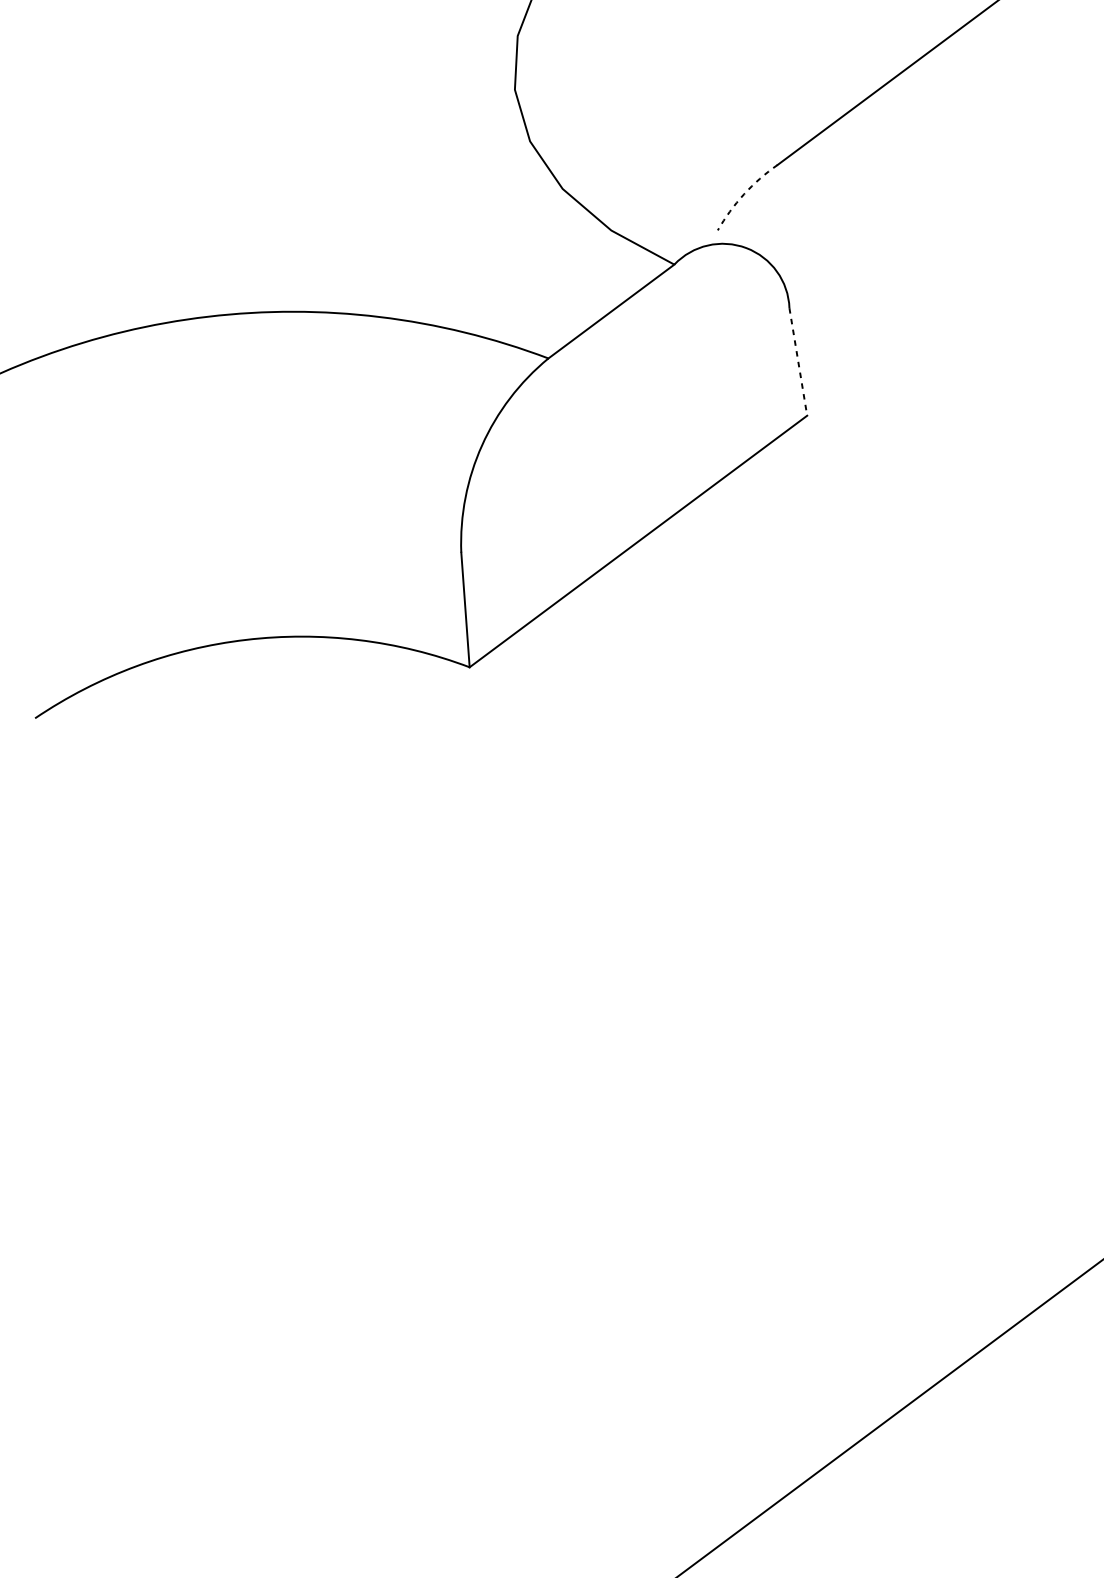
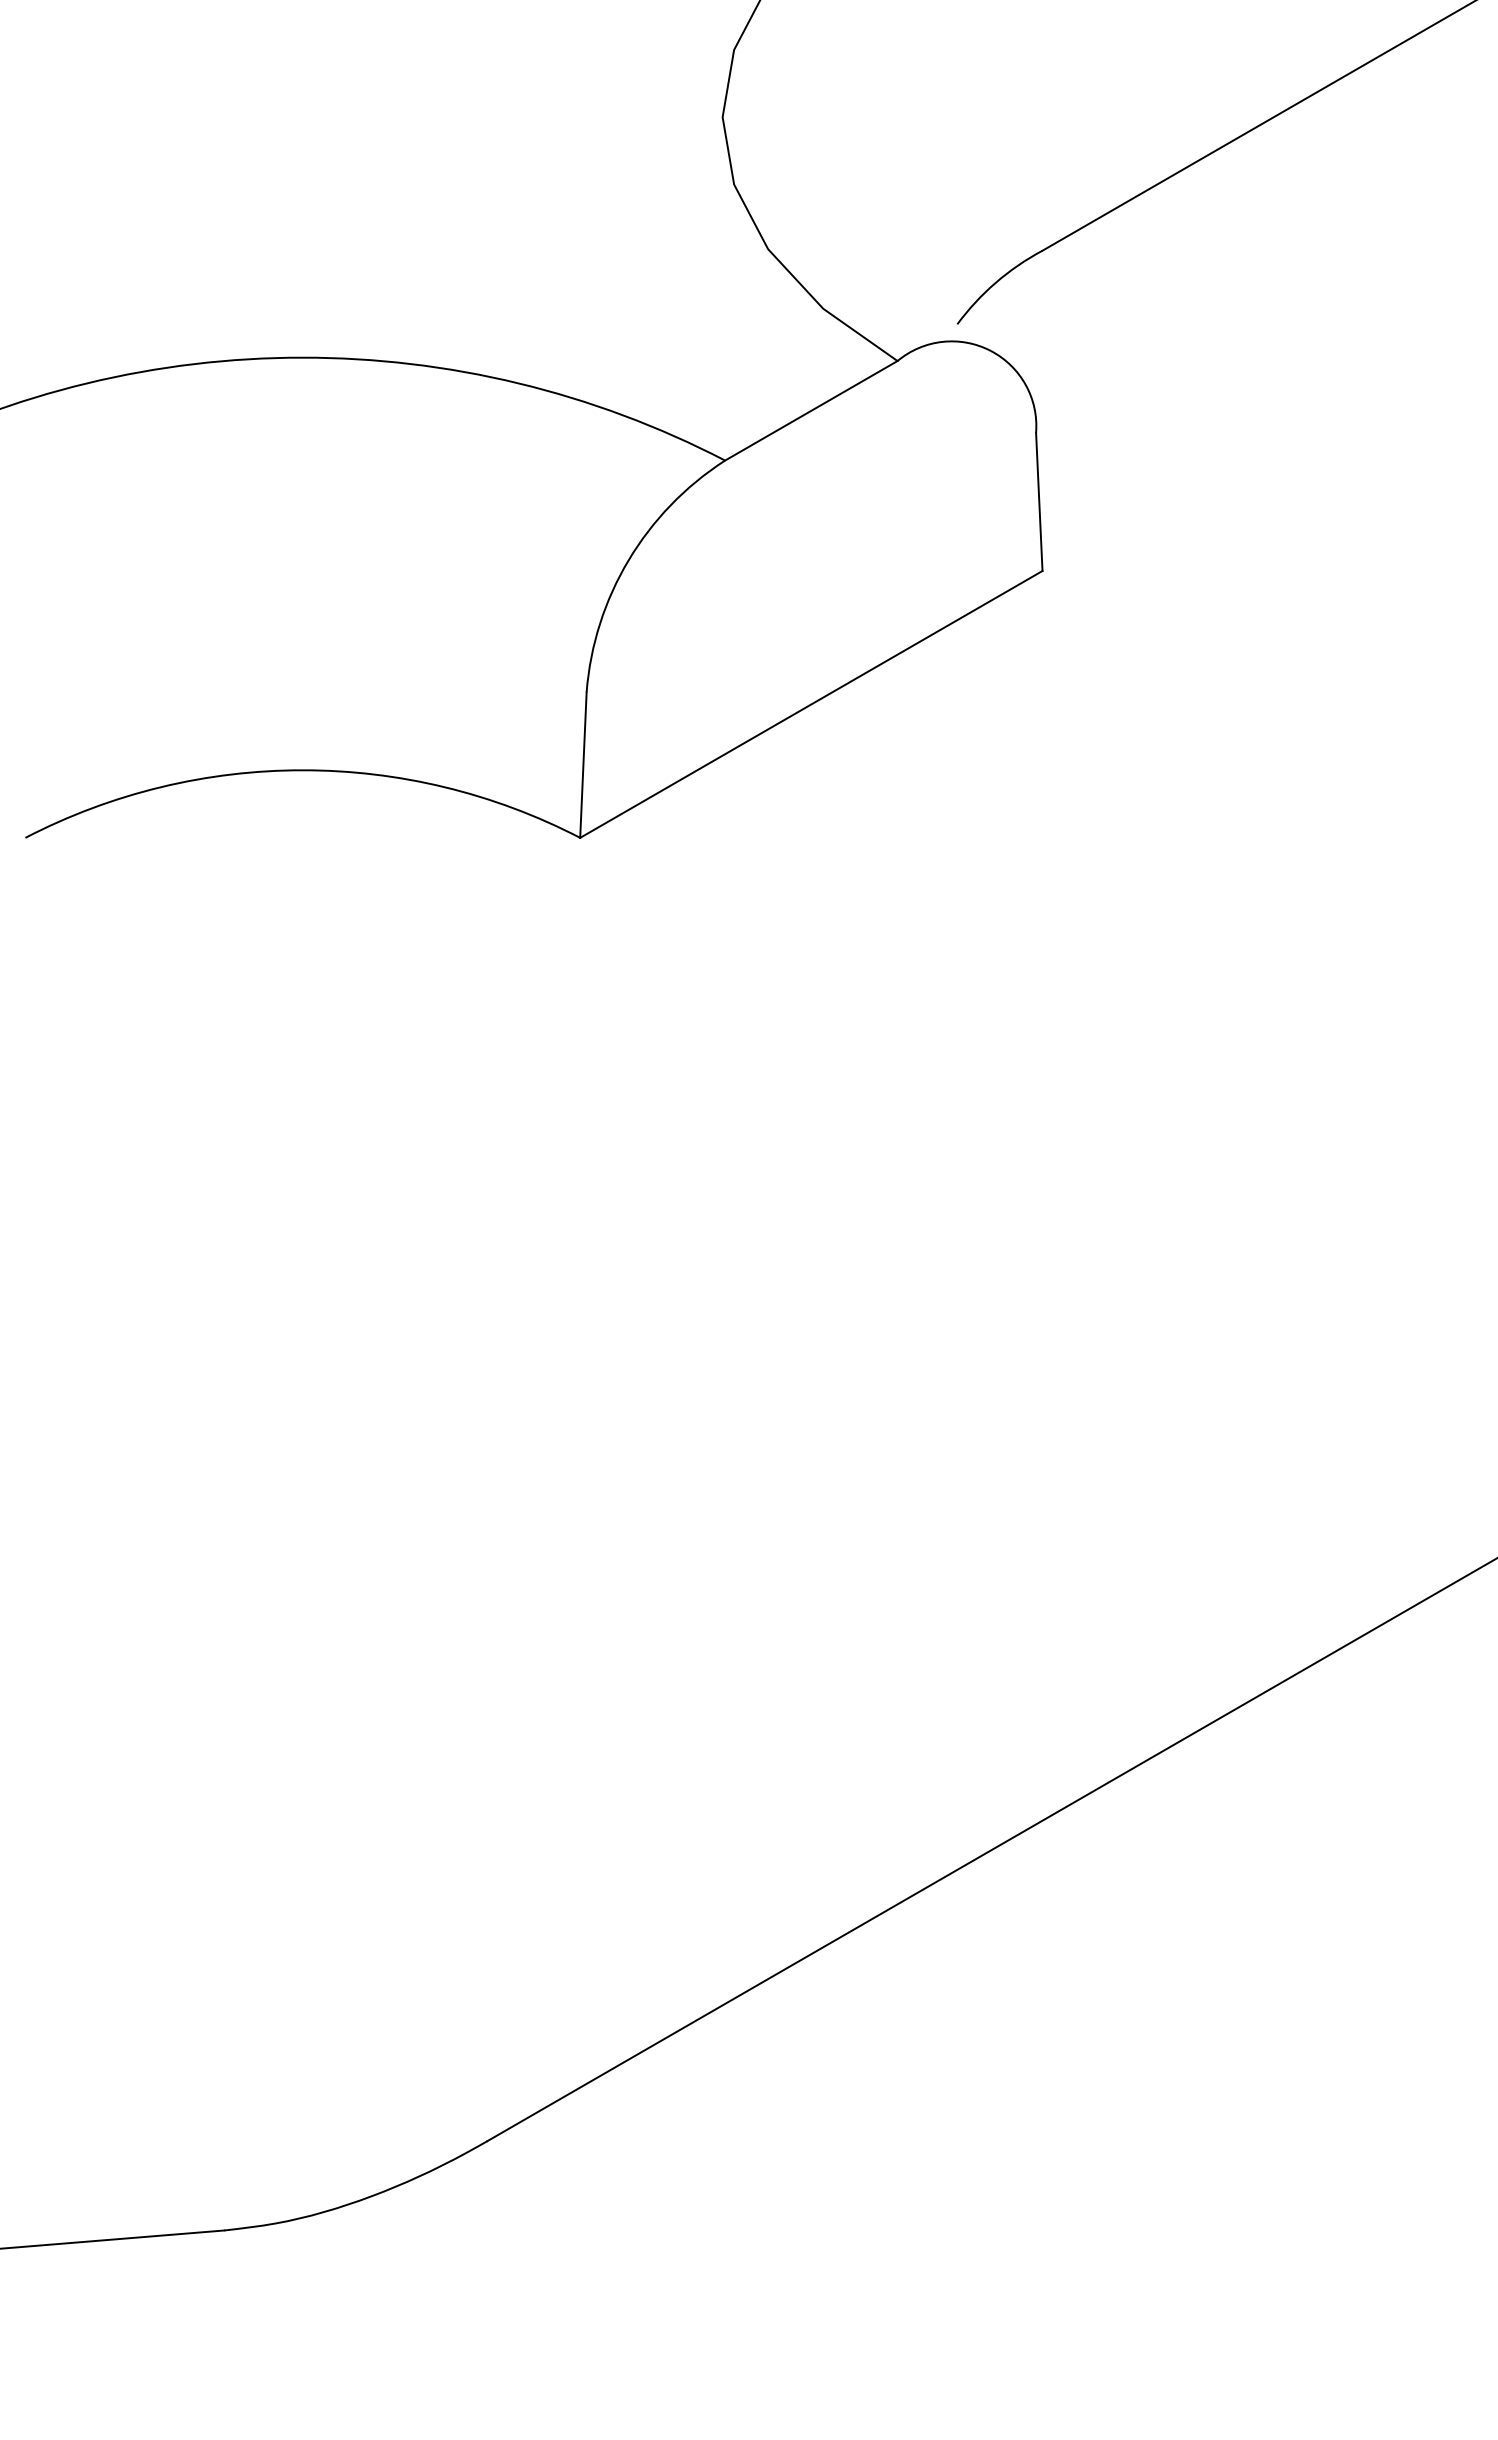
arc: (743, 194) -> (995, 282), dashed -> solid
line: (798, 362) -> (1039, 502), dashed -> solid

